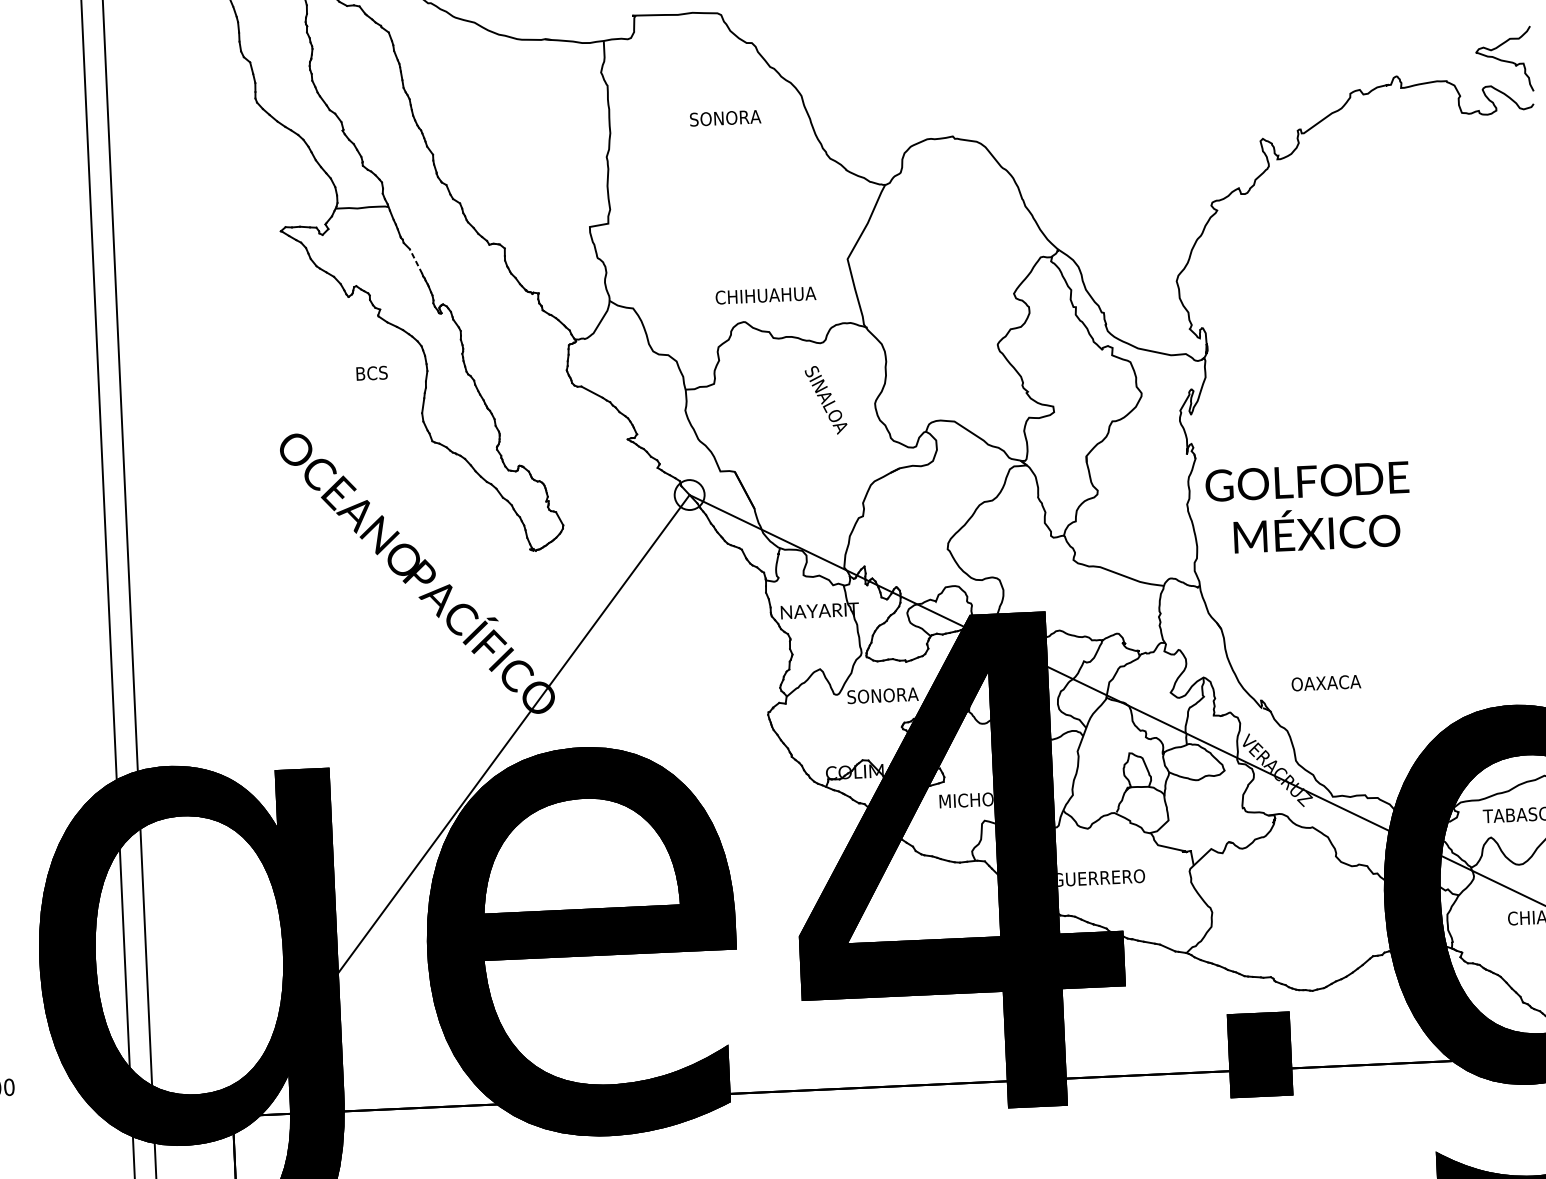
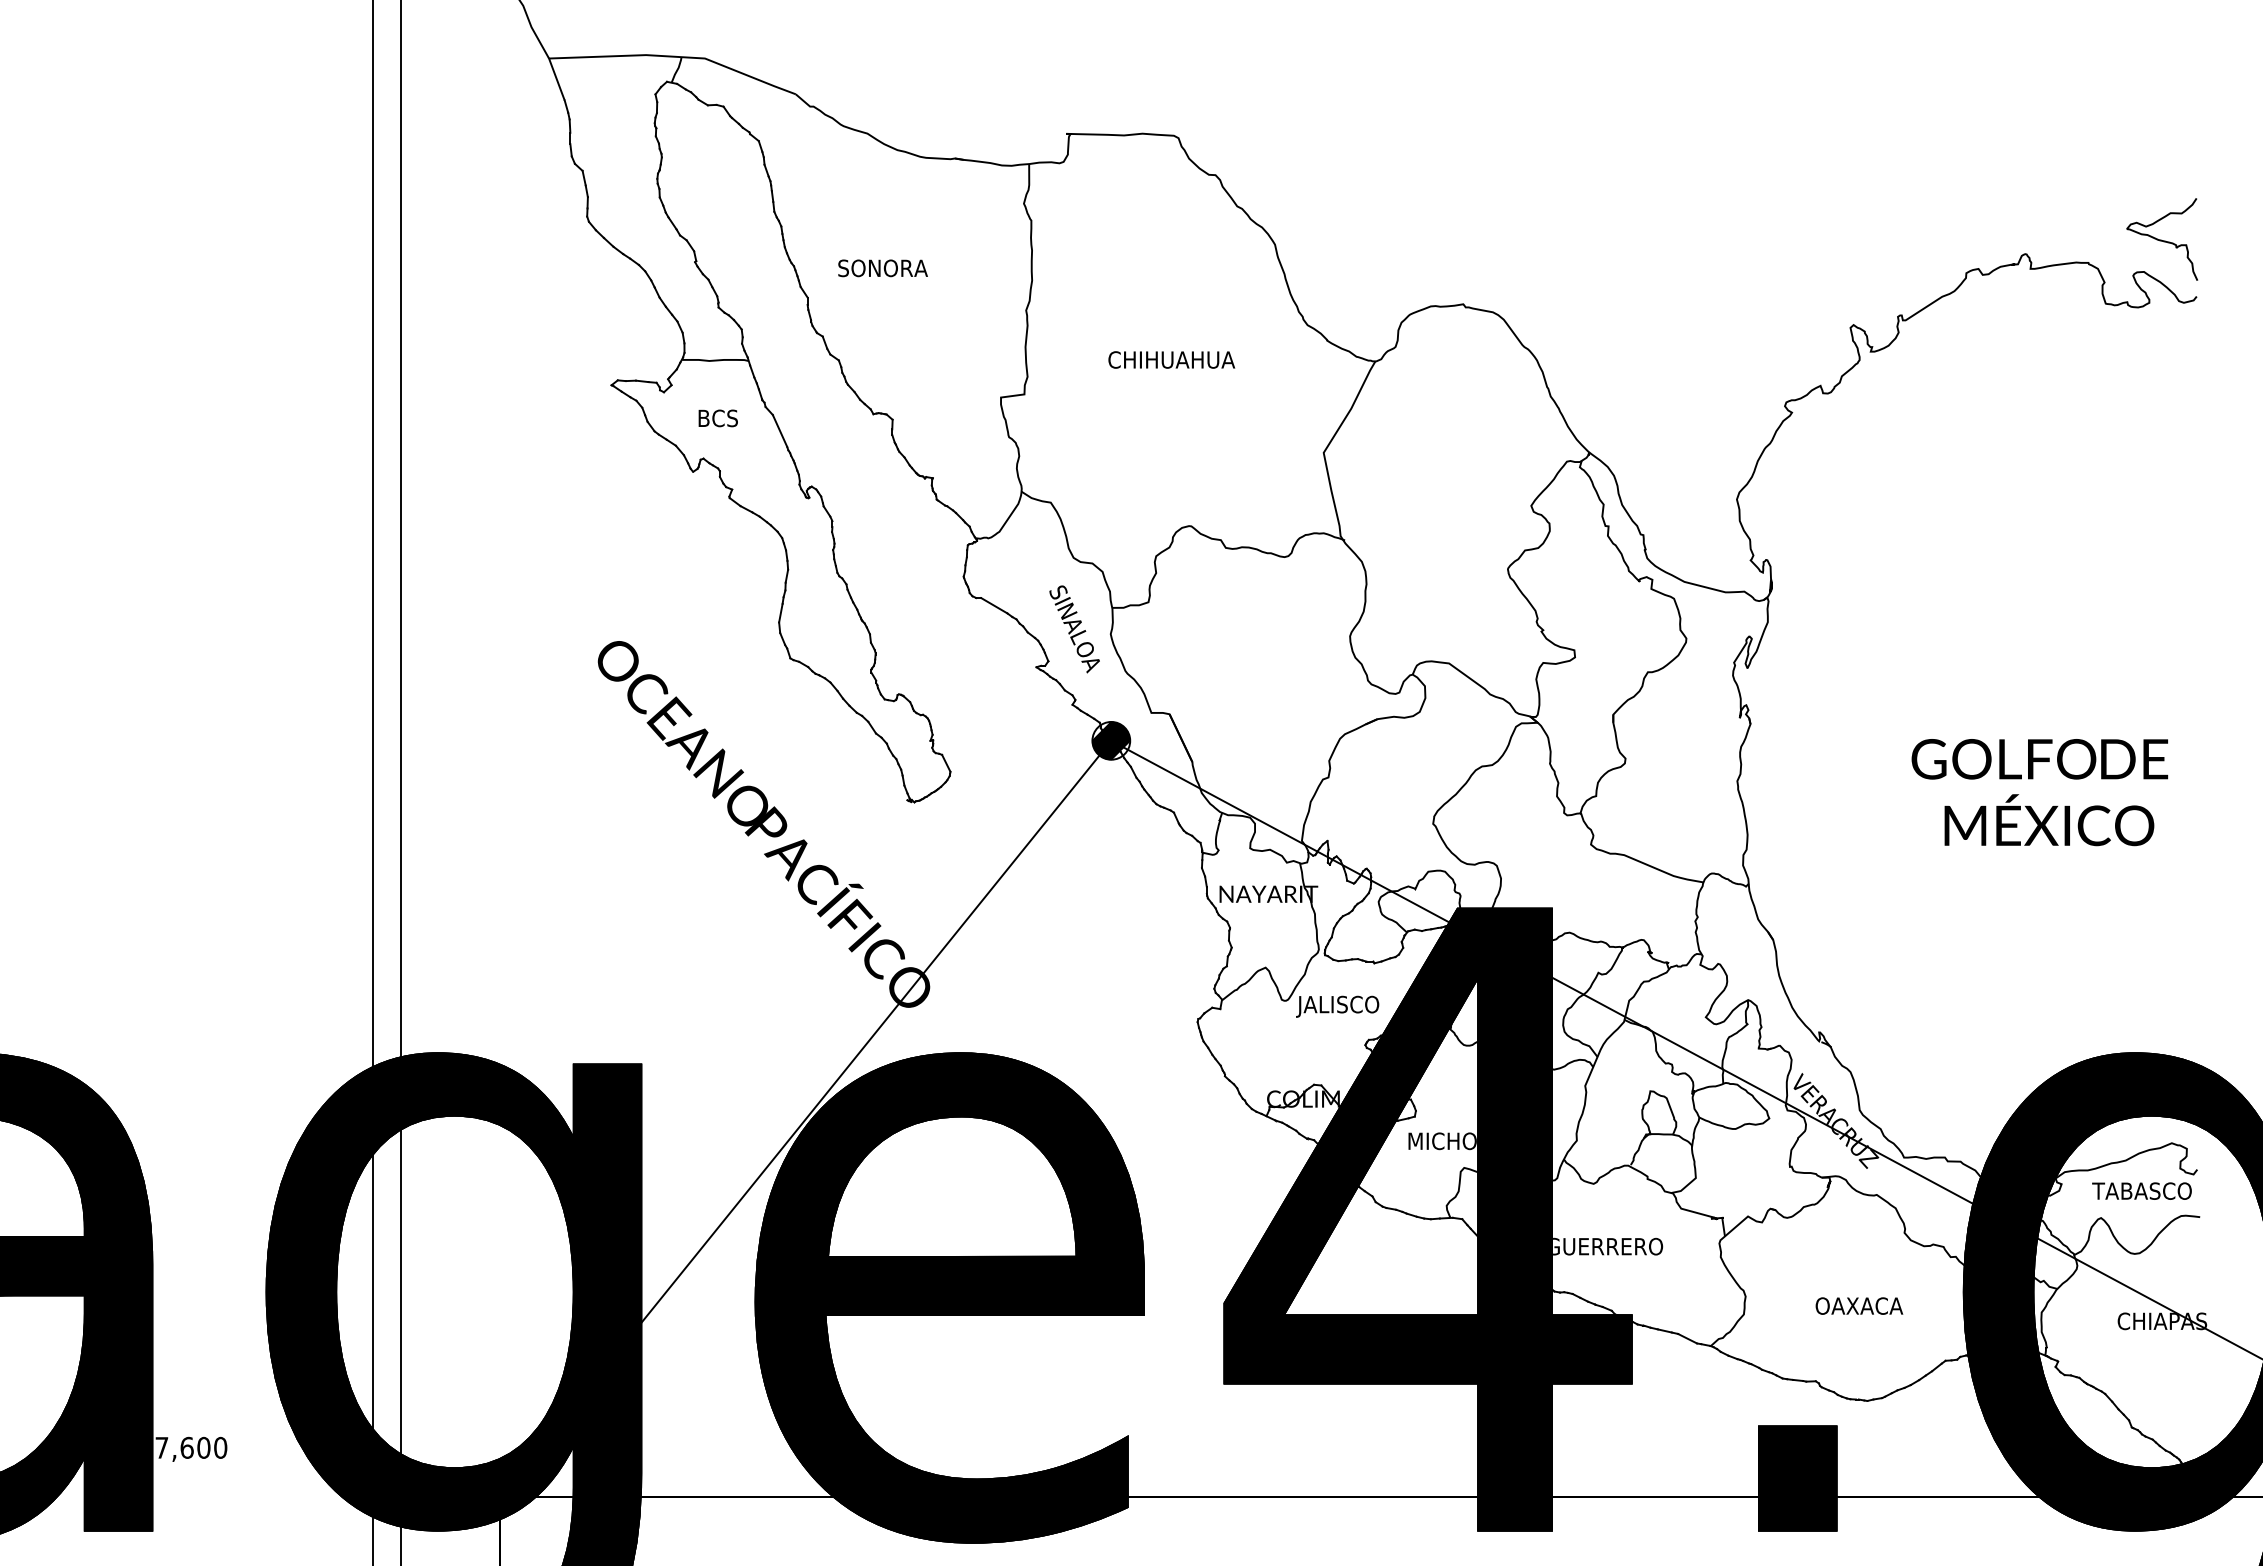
text: (725, 118) -> (882, 268), moved
line: (416, 261) -> (780, 431), dashed -> solid
text: (765, 295) -> (1171, 359), moved
text: (371, 373) -> (717, 418), moved
text: (826, 400) -> (1074, 629), moved
hatch: (689, 494) -> (1111, 740), added
text: (1308, 507) -> (2039, 792), moved
text: (1326, 682) -> (1859, 1305), moved
text: (882, 697) -> (1342, 1006), SONORA -> JALISCO

